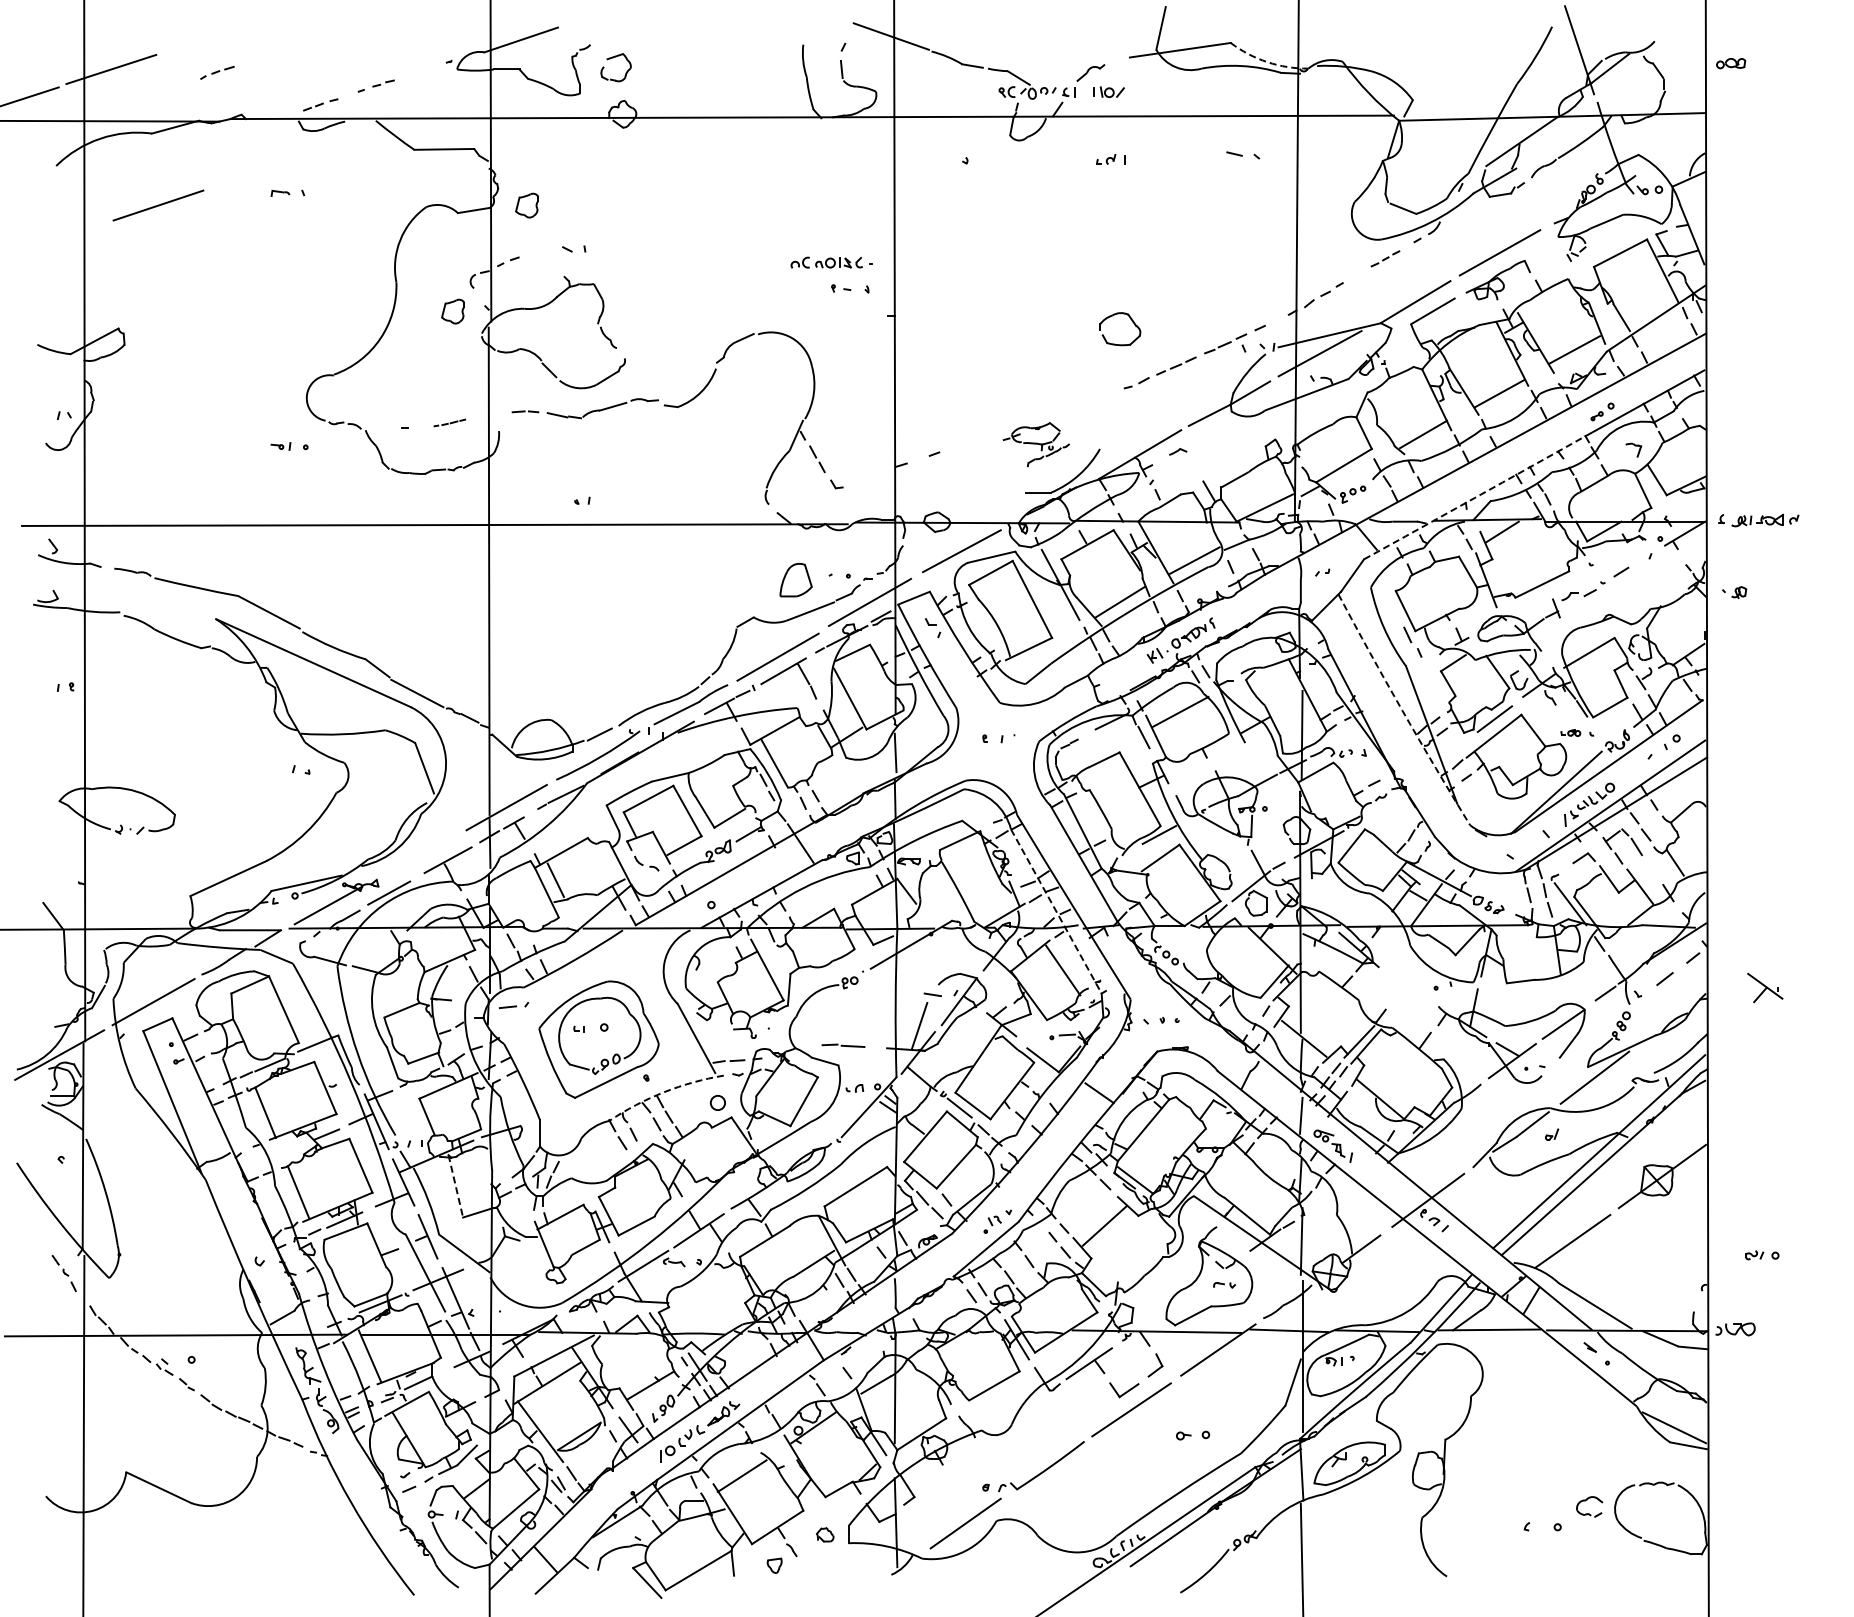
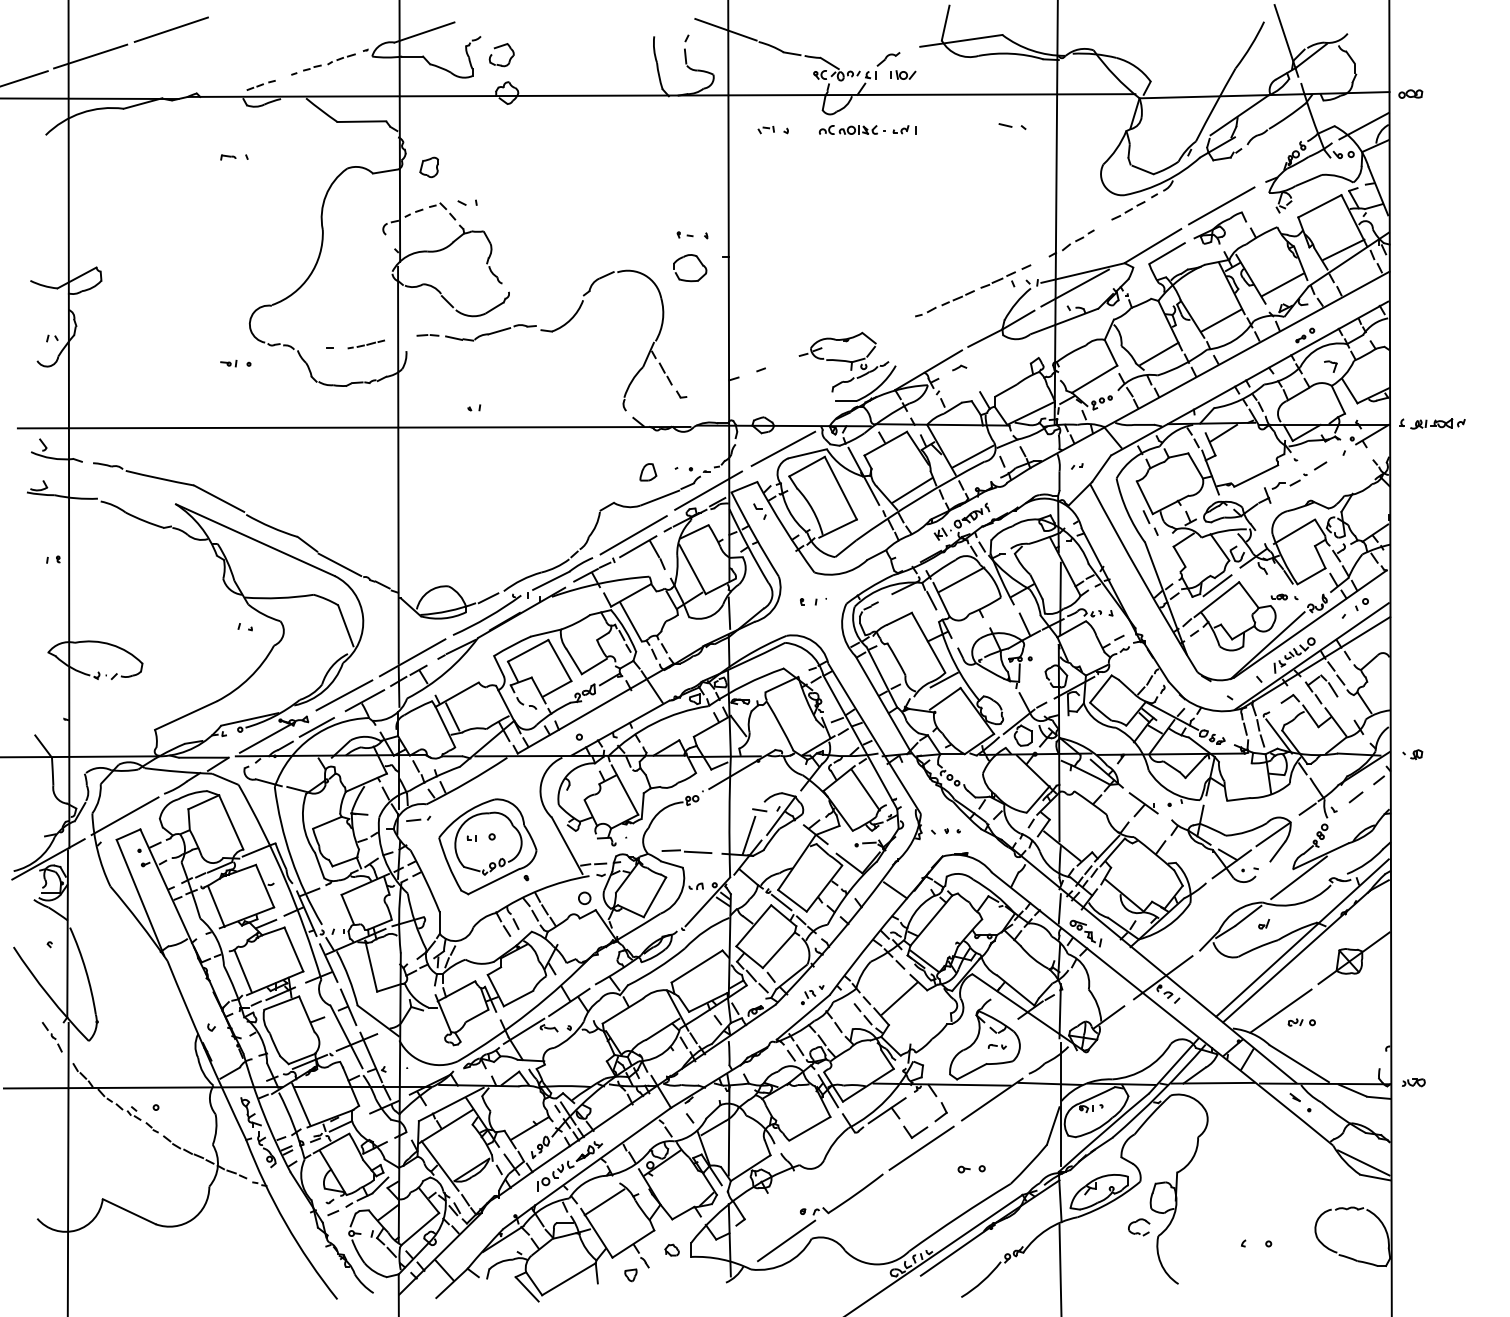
arc: (1267, 62) -> (1032, 50), dashed -> solid
part: (1731, 63) -> (1411, 94), moved
part: (217, 72) -> (341, 59), moved
line: (1674, 154) -> (1363, 125), added
part: (940, 159) -> (765, 129), added
line: (158, 205) -> (171, 29), moved
part: (1385, 258) -> (1128, 210), size x1.43
part: (543, 259) -> (442, 211), added
part: (831, 262) -> (852, 129), moved
line: (1649, 306) -> (1343, 249), added
part: (452, 311) -> (368, 253), removed
part: (1132, 322) -> (700, 262), moved
part: (449, 422) -> (366, 344), size x1.43
part: (1036, 444) -> (844, 362), size x1.67
arc: (1474, 497) -> (1200, 405), dashed -> solid
part: (795, 579) -> (647, 471), size x0.62
part: (1734, 592) -> (1412, 754), moved
arc: (1402, 710) -> (1142, 578), dashed -> solid
line: (1258, 766) -> (1025, 624), added
line: (422, 853) -> (344, 695), added
line: (1056, 911) -> (860, 742), dashed -> solid
part: (1765, 987) -> (1143, 804), moved
part: (843, 1045) -> (686, 851), size x1.43
arc: (664, 1092) -> (541, 889), dashed -> solid
line: (455, 1186) -> (370, 966), dashed -> solid
part: (1762, 1255) -> (1301, 1022), moved
part: (1735, 1329) -> (1413, 1082), size x0.71
part: (1587, 1500) -> (1137, 1222), moved

